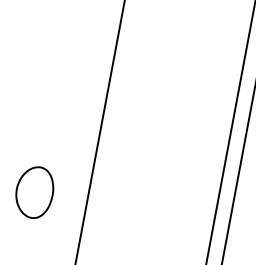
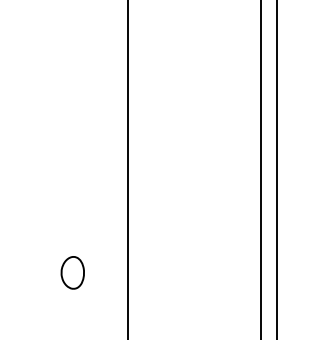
part: (34, 192) -> (72, 272), size x0.6

